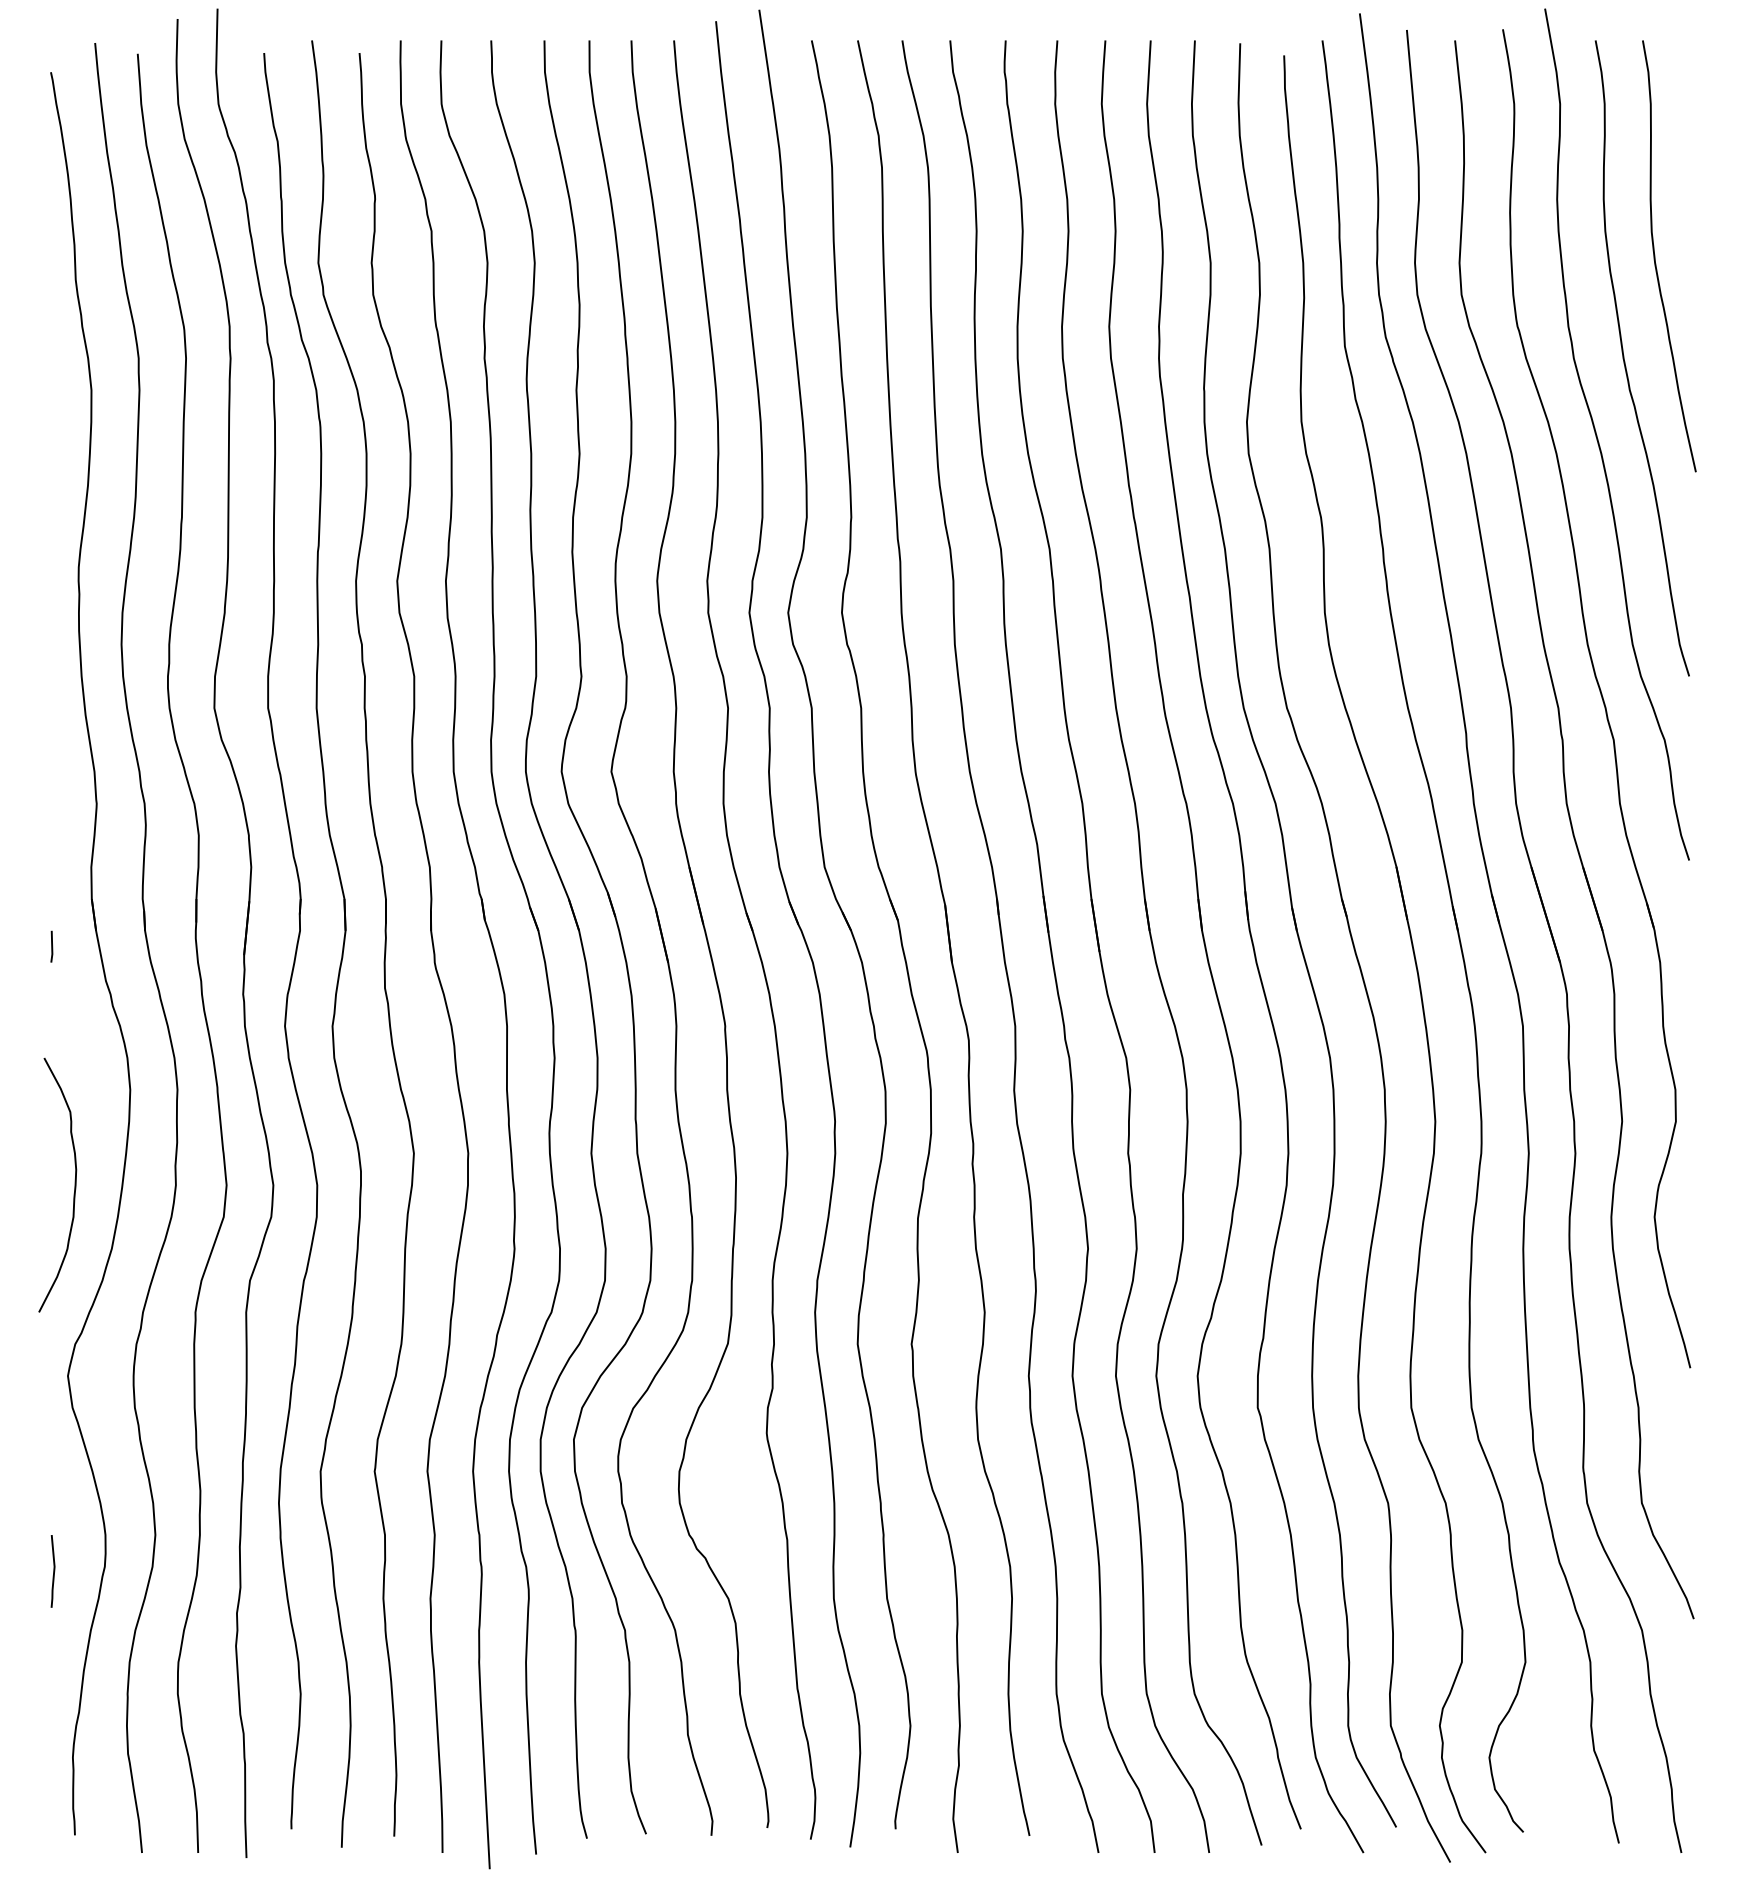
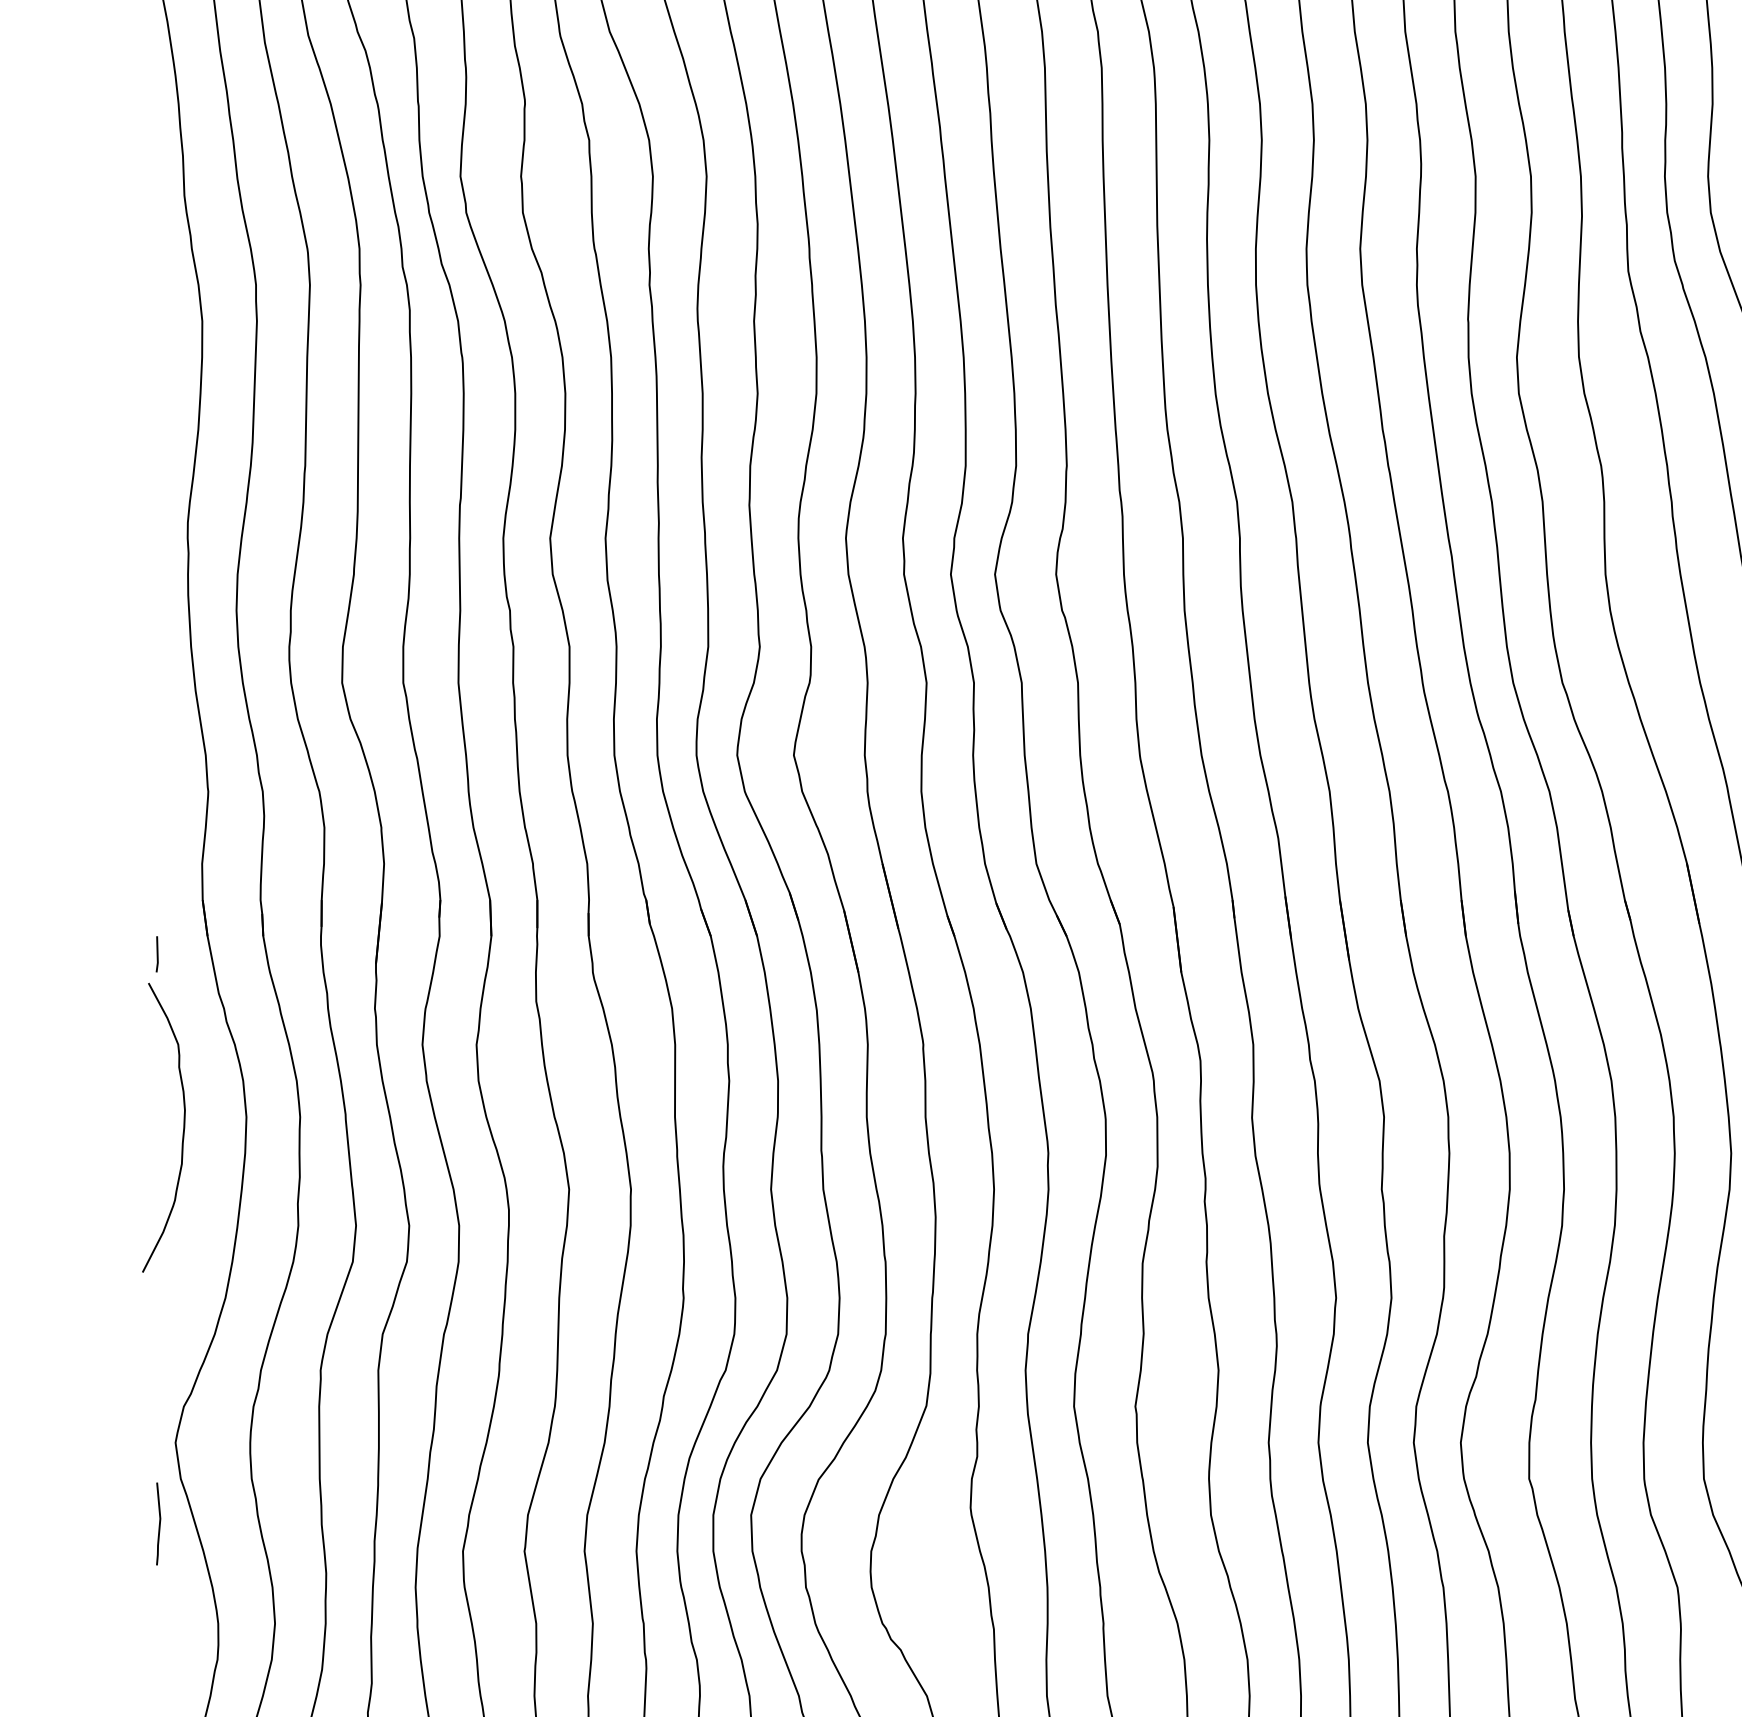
curve: (74, 1184) -> (183, 1127), moved
line: (53, 1571) -> (159, 1524), moved

